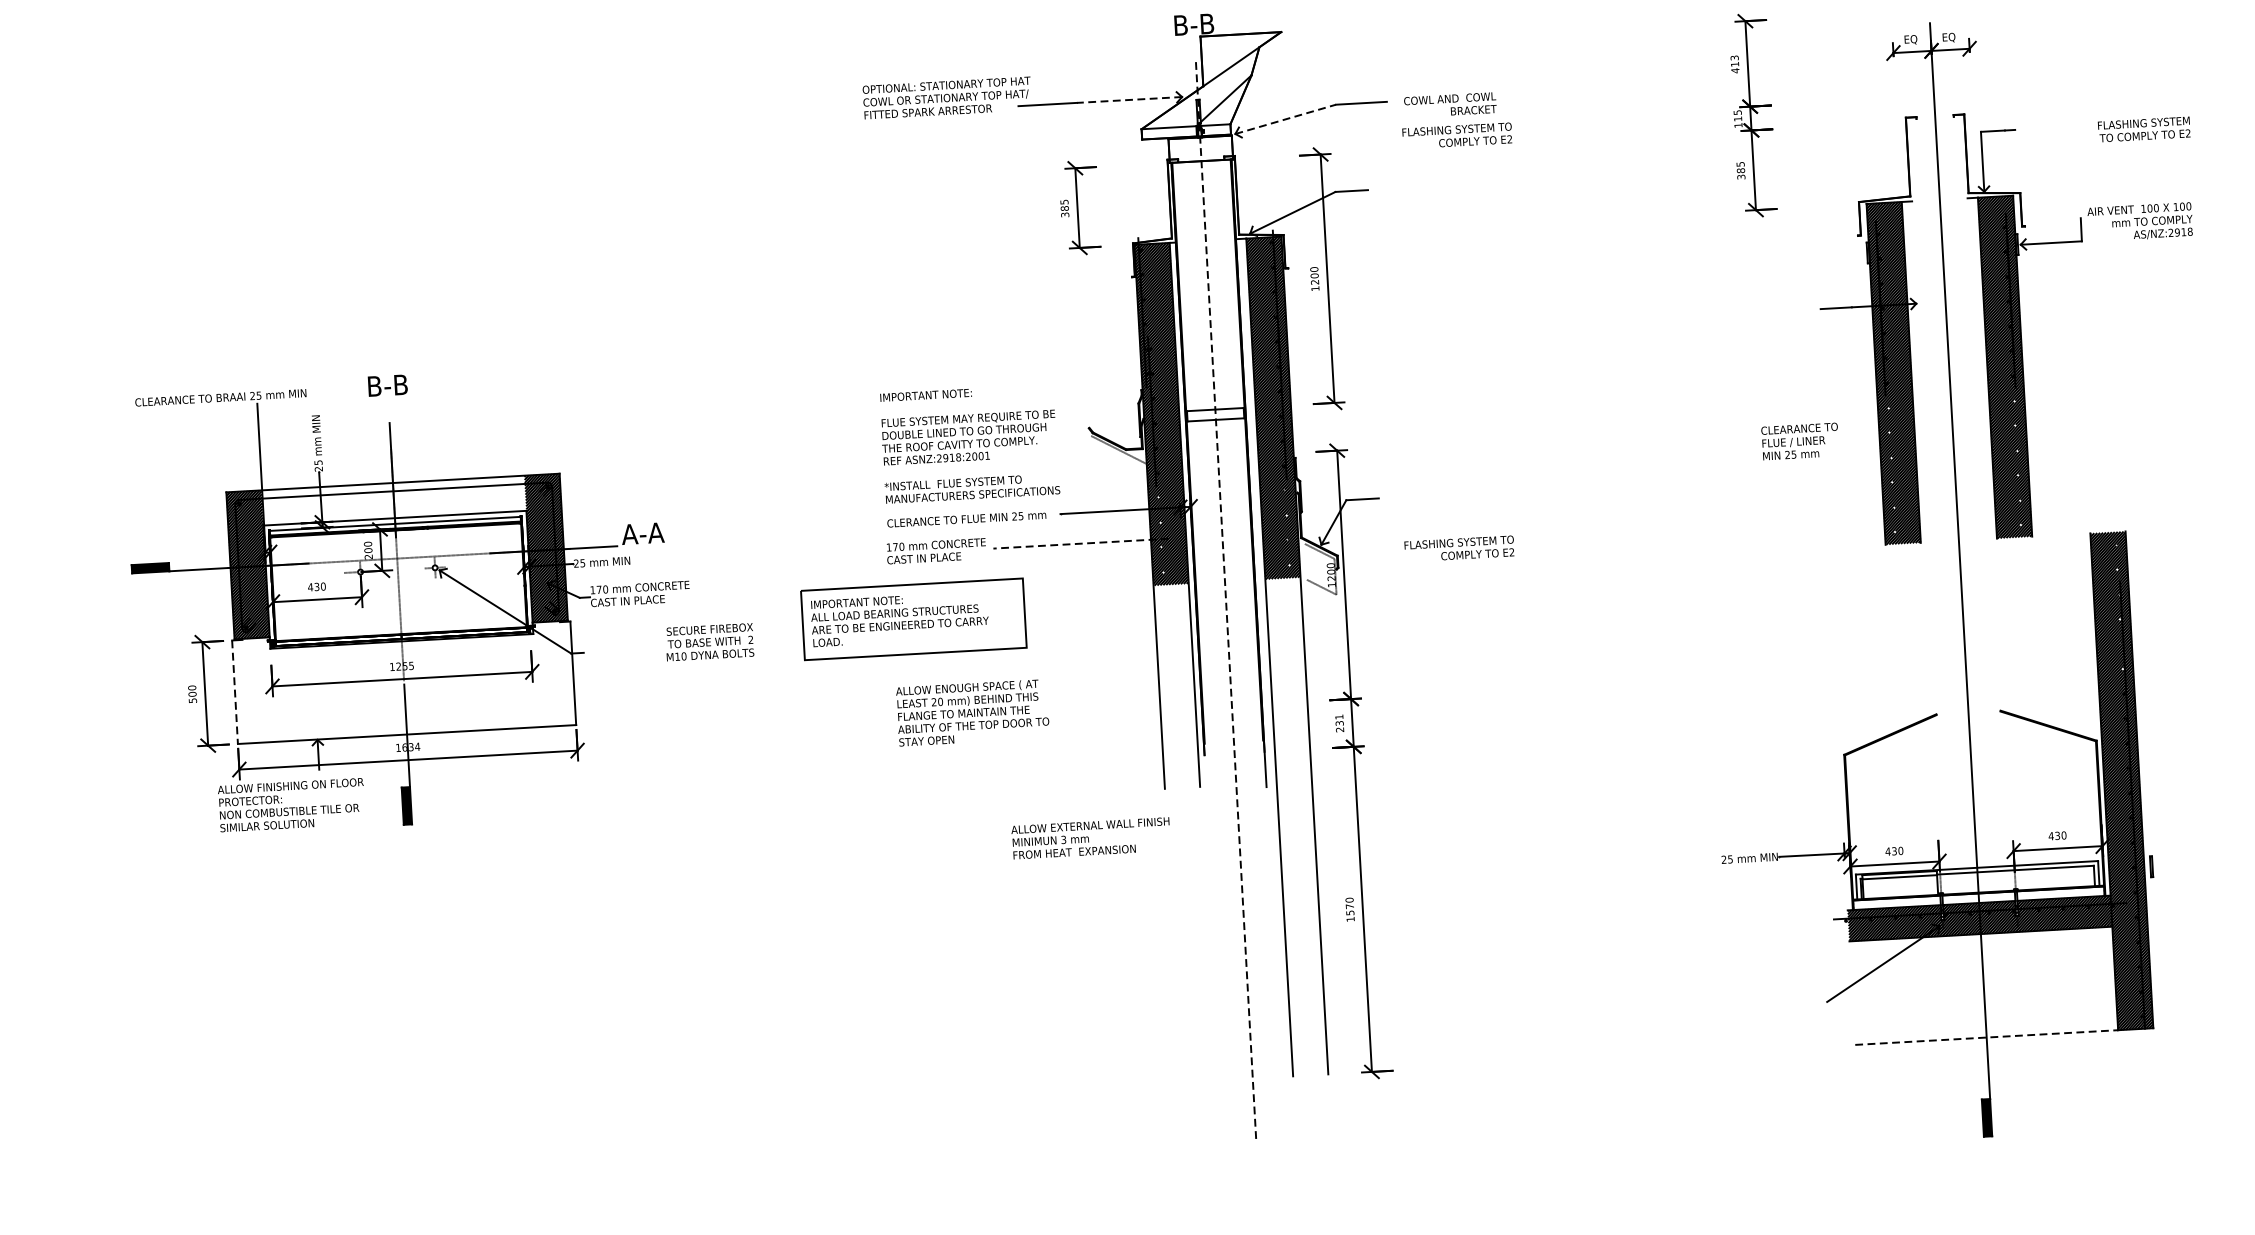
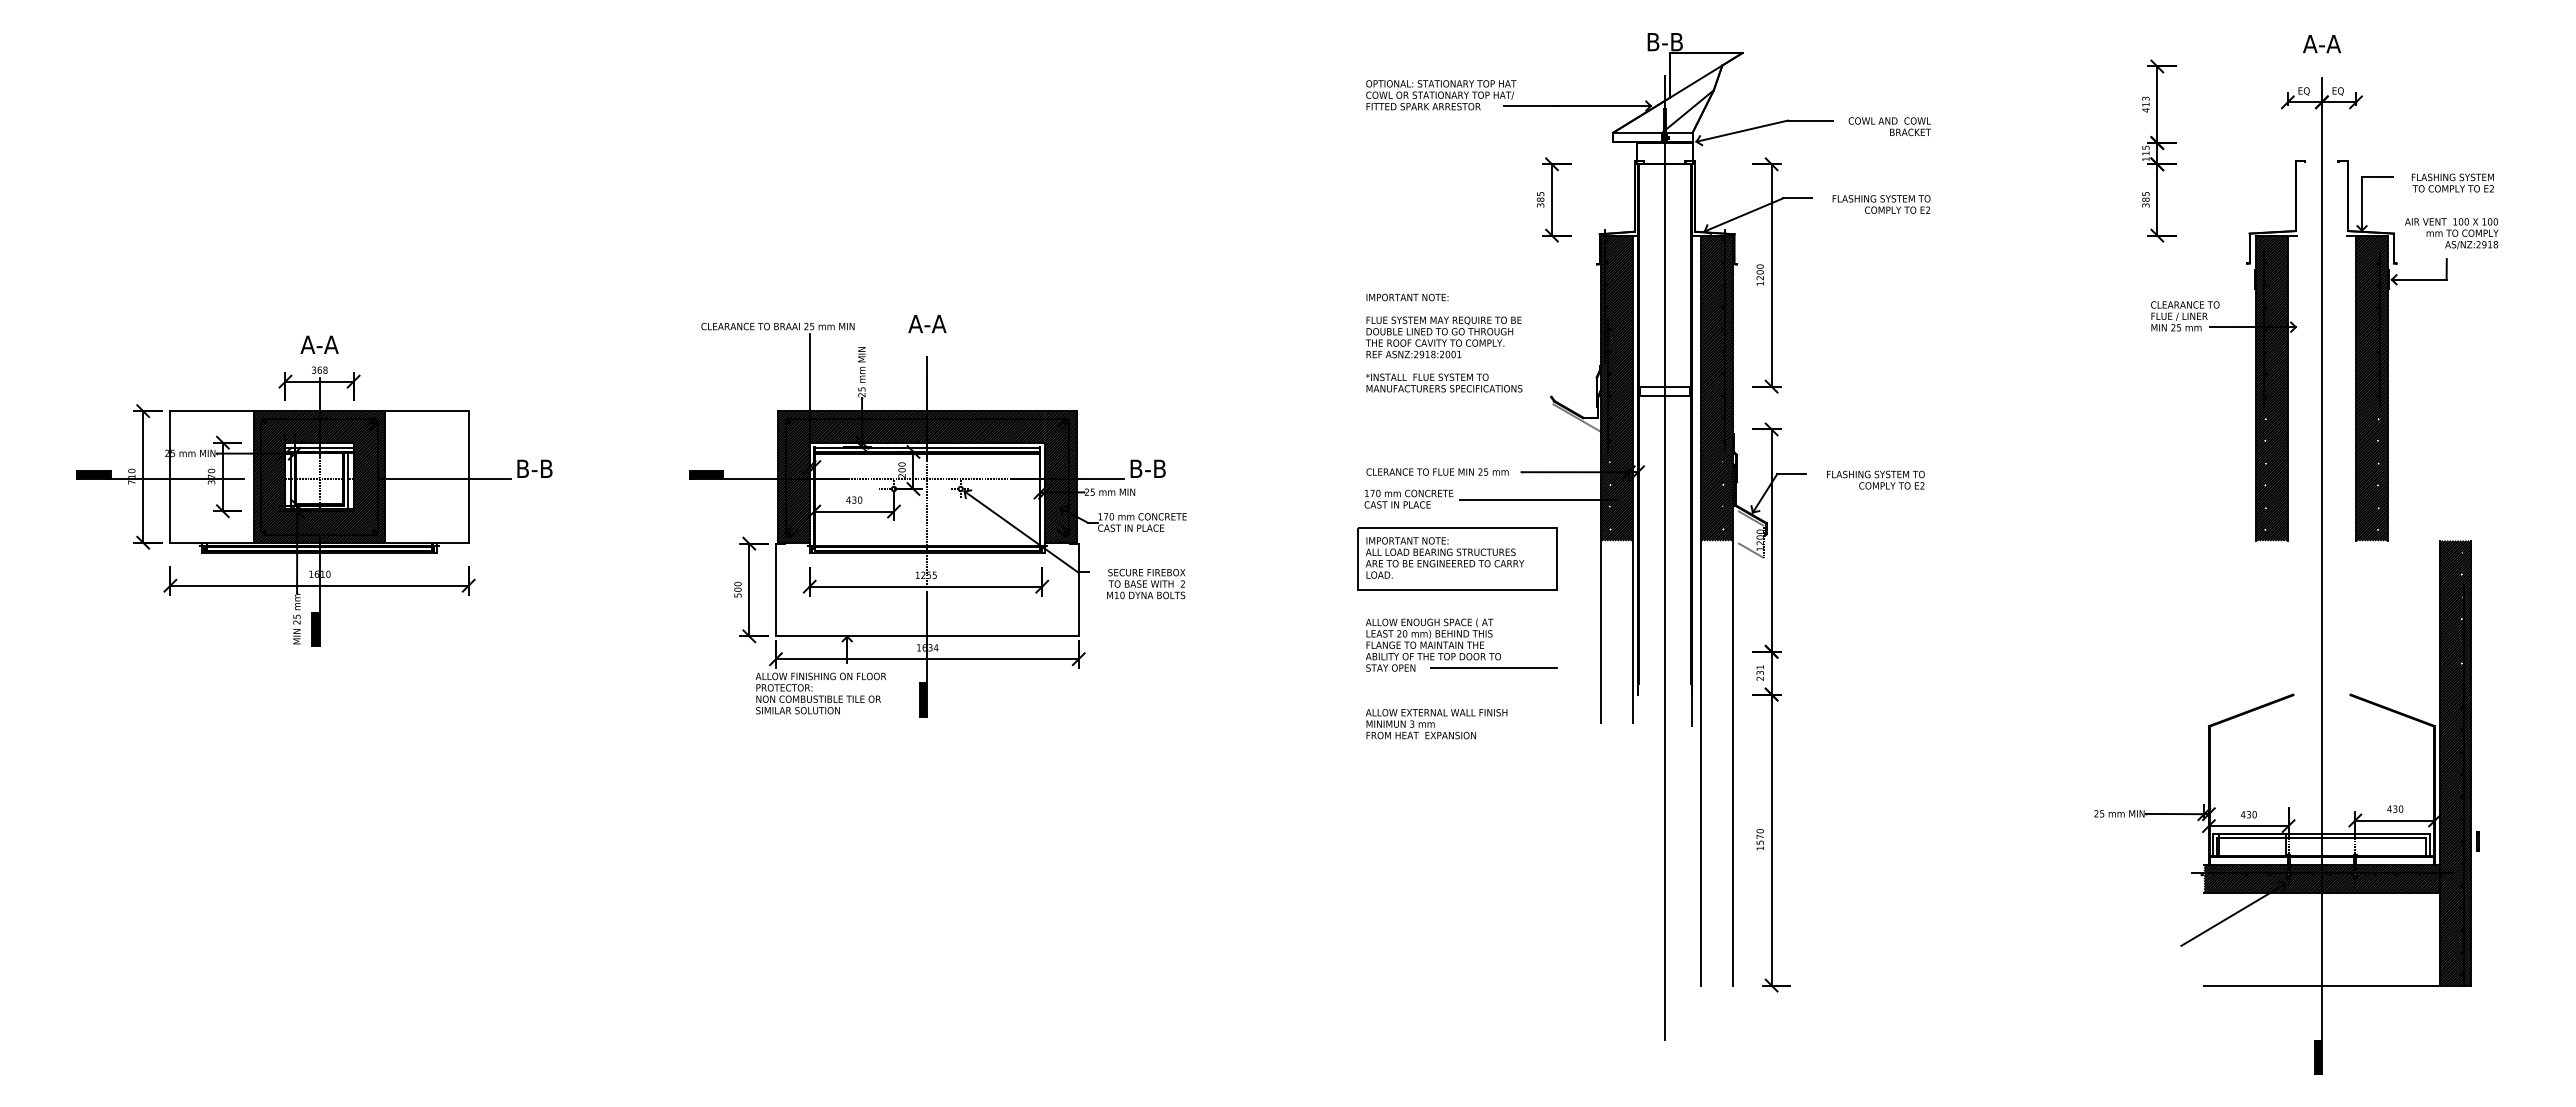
line: (1129, 100) -> (1603, 106), dashed -> solid
line: (1286, 119) -> (1742, 131), dashed -> solid
text: (2143, 128) -> (2452, 182), moved
text: (1457, 135) -> (1881, 204), moved
text: (2140, 222) -> (2451, 233), moved
text: (387, 386) -> (927, 324), B-B -> A-A
text: (1800, 441) -> (2185, 316), moved
text: (969, 443) -> (1443, 342), moved
hatch: (394, 500) -> (927, 426), added
text: (642, 533) -> (1147, 468), A-A -> B-B
line: (1080, 543) -> (1537, 499), dashed -> solid
text: (1459, 548) -> (1875, 479), moved
line: (1225, 601) -> (1664, 558), dashed -> solid
part: (913, 618) -> (1457, 558), moved
text: (710, 642) -> (1146, 584), moved
line: (234, 692) -> (775, 590), dashed -> solid
line: (1041, 735) -> (1493, 668), added
text: (1090, 838) -> (1436, 724), moved
line: (1986, 1037) -> (2321, 985), dashed -> solid

